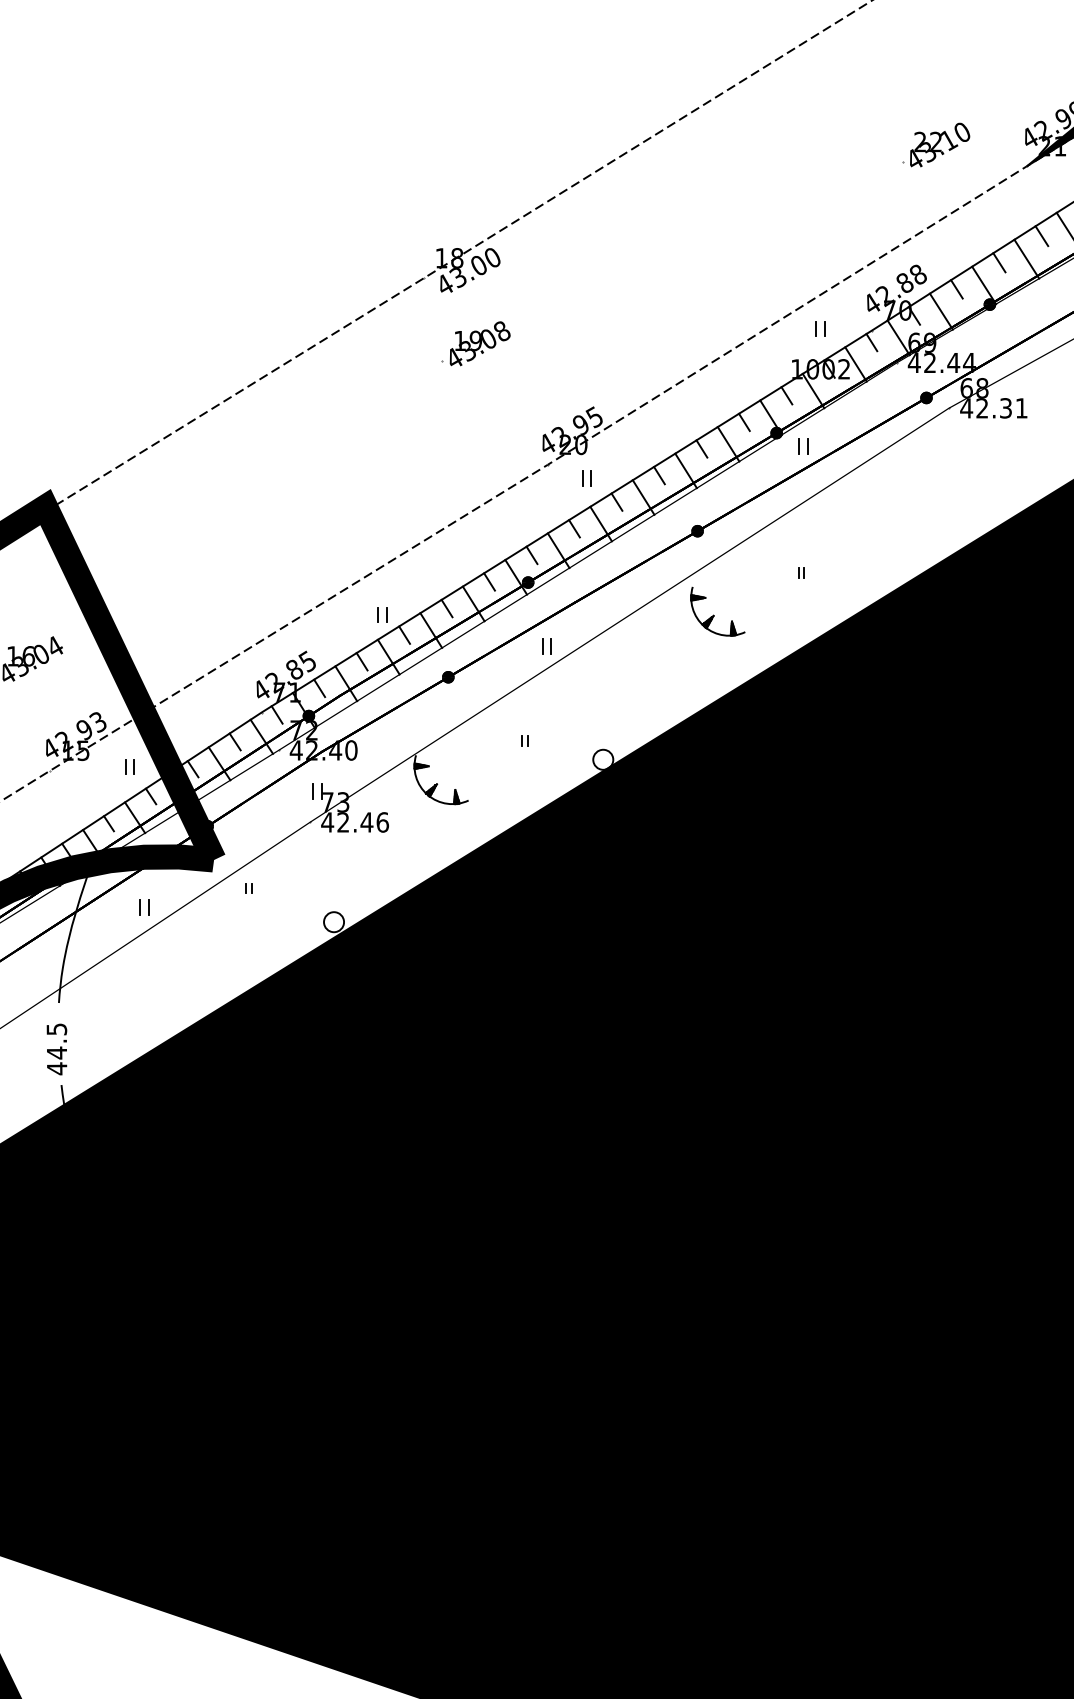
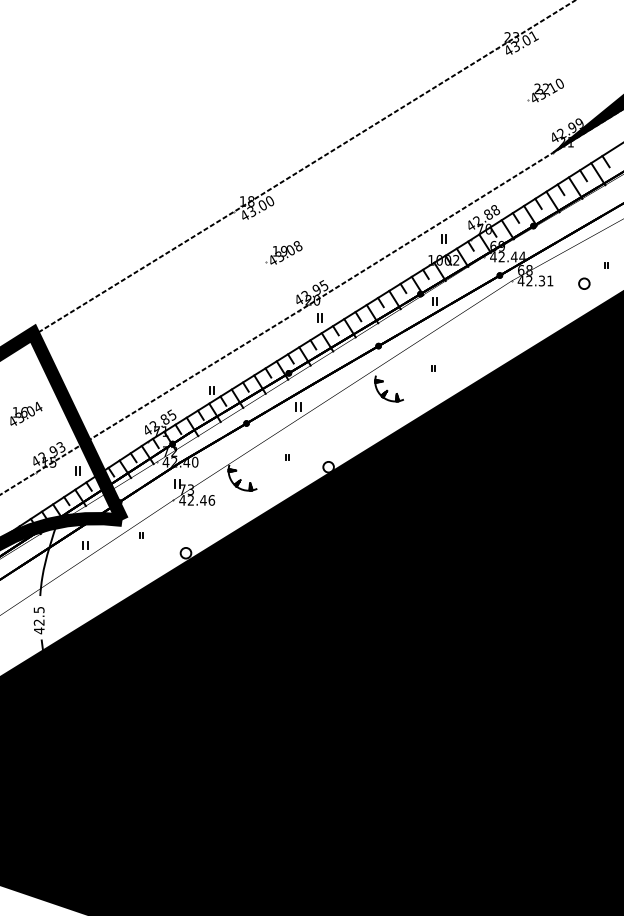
part: (935, 143) -> (545, 89), moved
part: (474, 343) -> (283, 252), moved
text: (55, 1052) -> (38, 622), 44.5 -> 42.5

